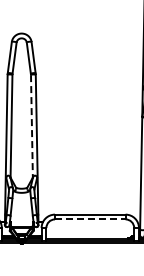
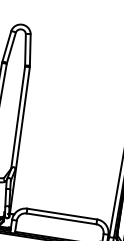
line: (31, 126) -> (17, 118), dashed -> solid
line: (90, 219) -> (61, 218), dashed -> solid

